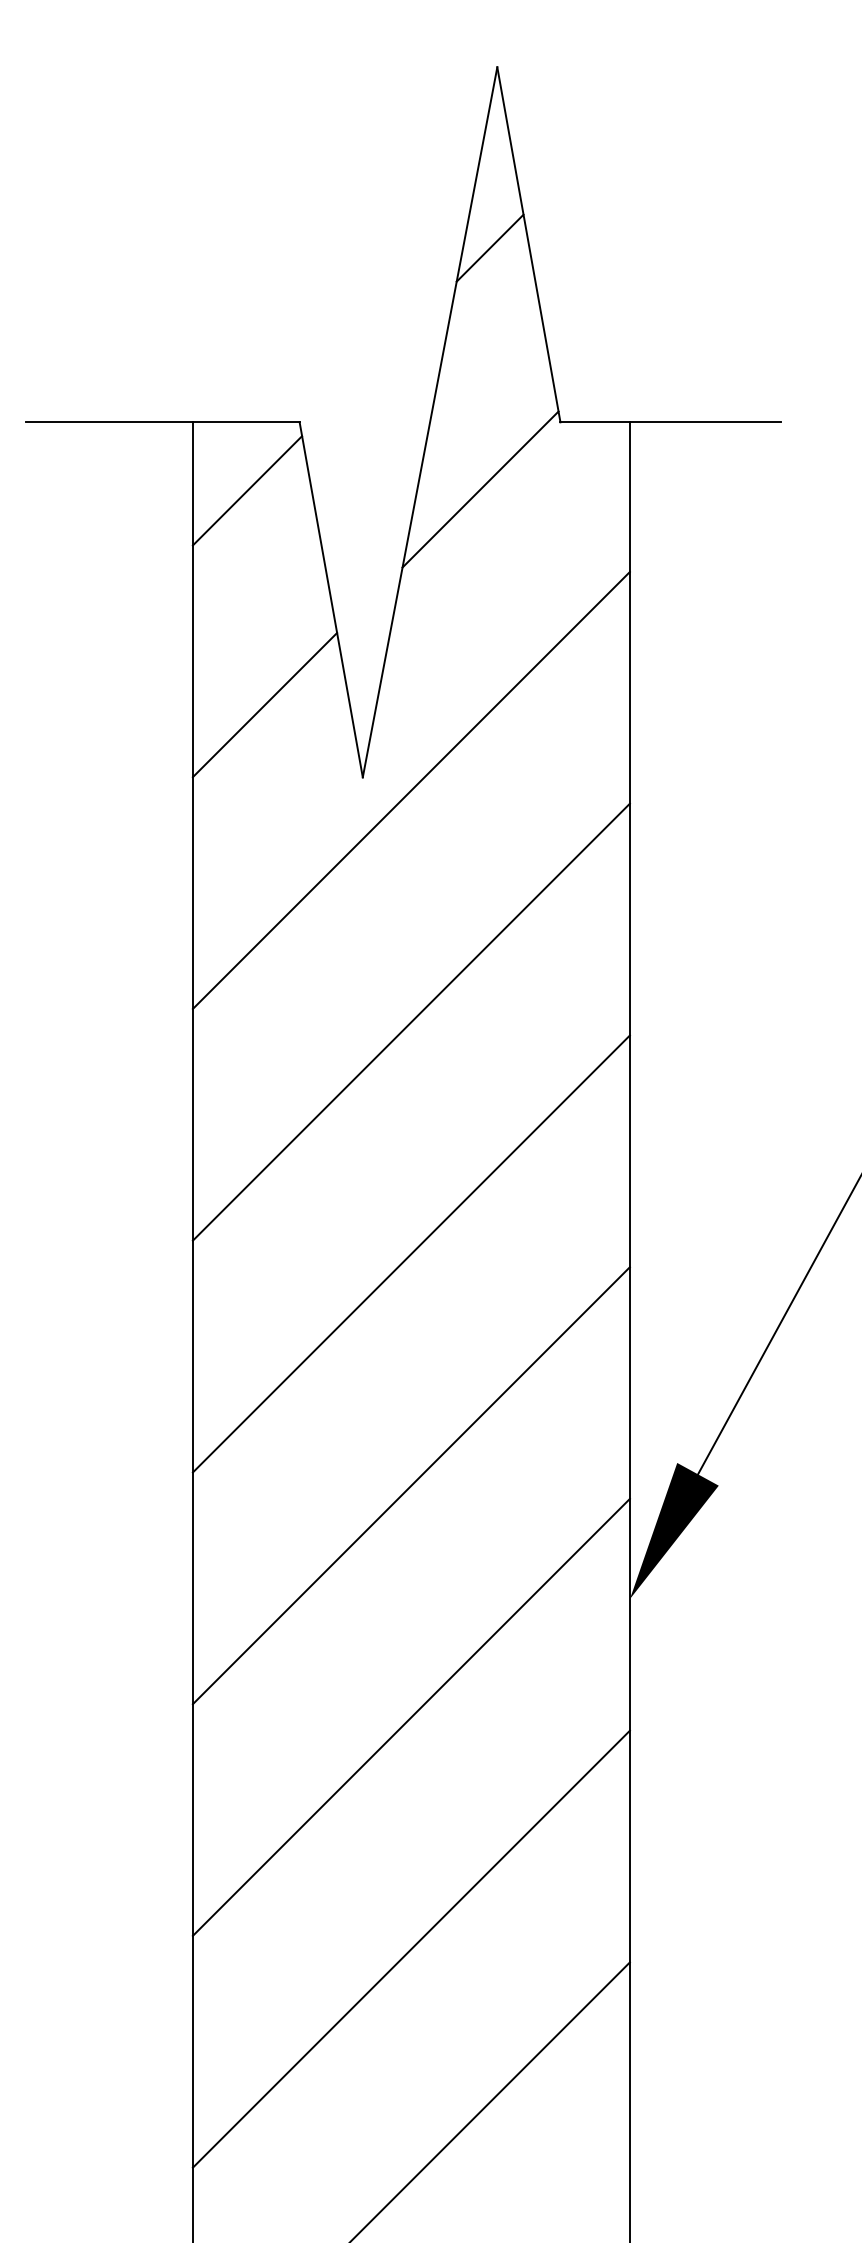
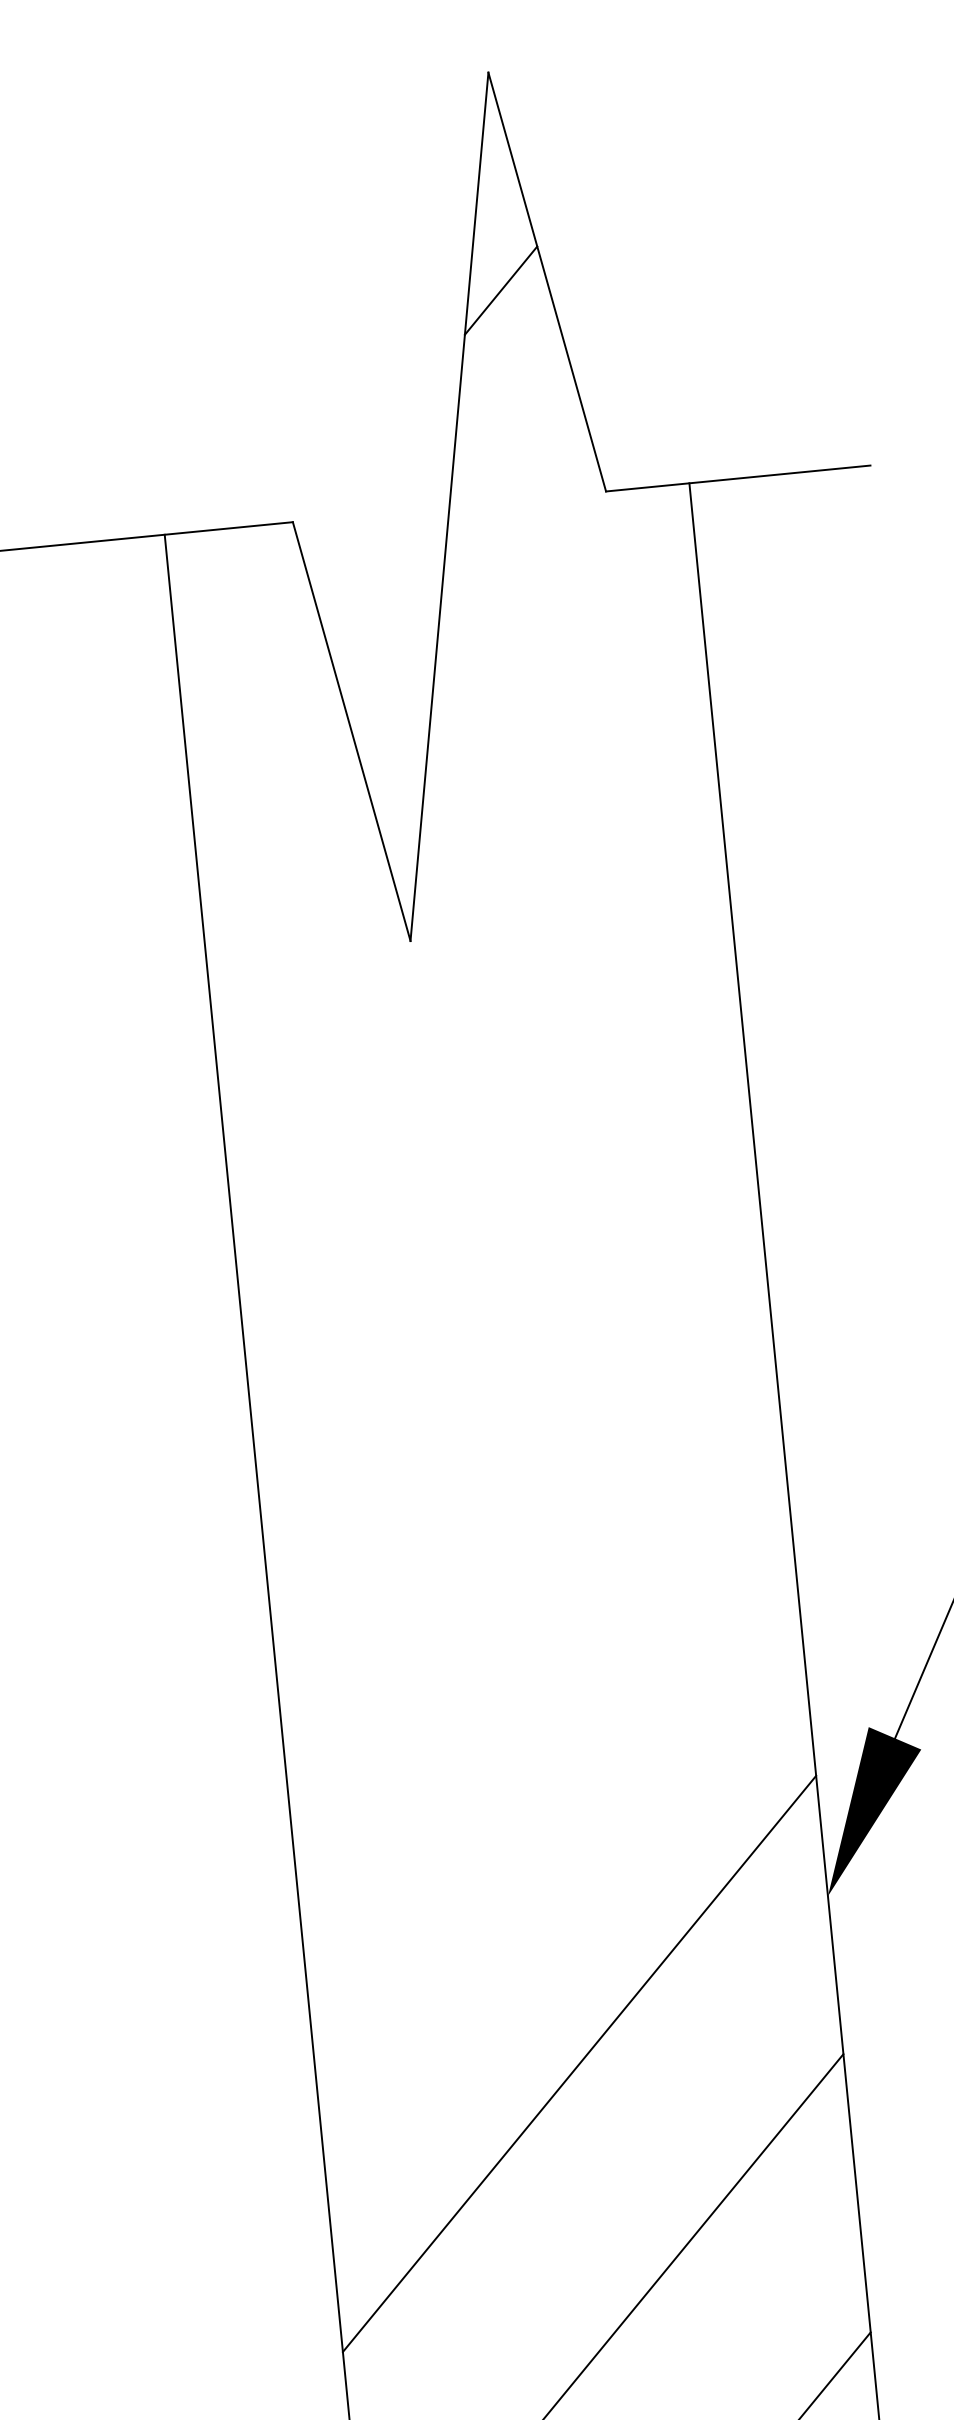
line: (480, 489) -> (517, 581), removed
line: (247, 490) -> (238, 610), removed
line: (264, 704) -> (283, 865), removed
line: (410, 789) -> (469, 949), removed
line: (410, 1021) -> (496, 1228), removed
line: (410, 1253) -> (523, 1507), removed
line: (410, 1485) -> (551, 1785), removed

